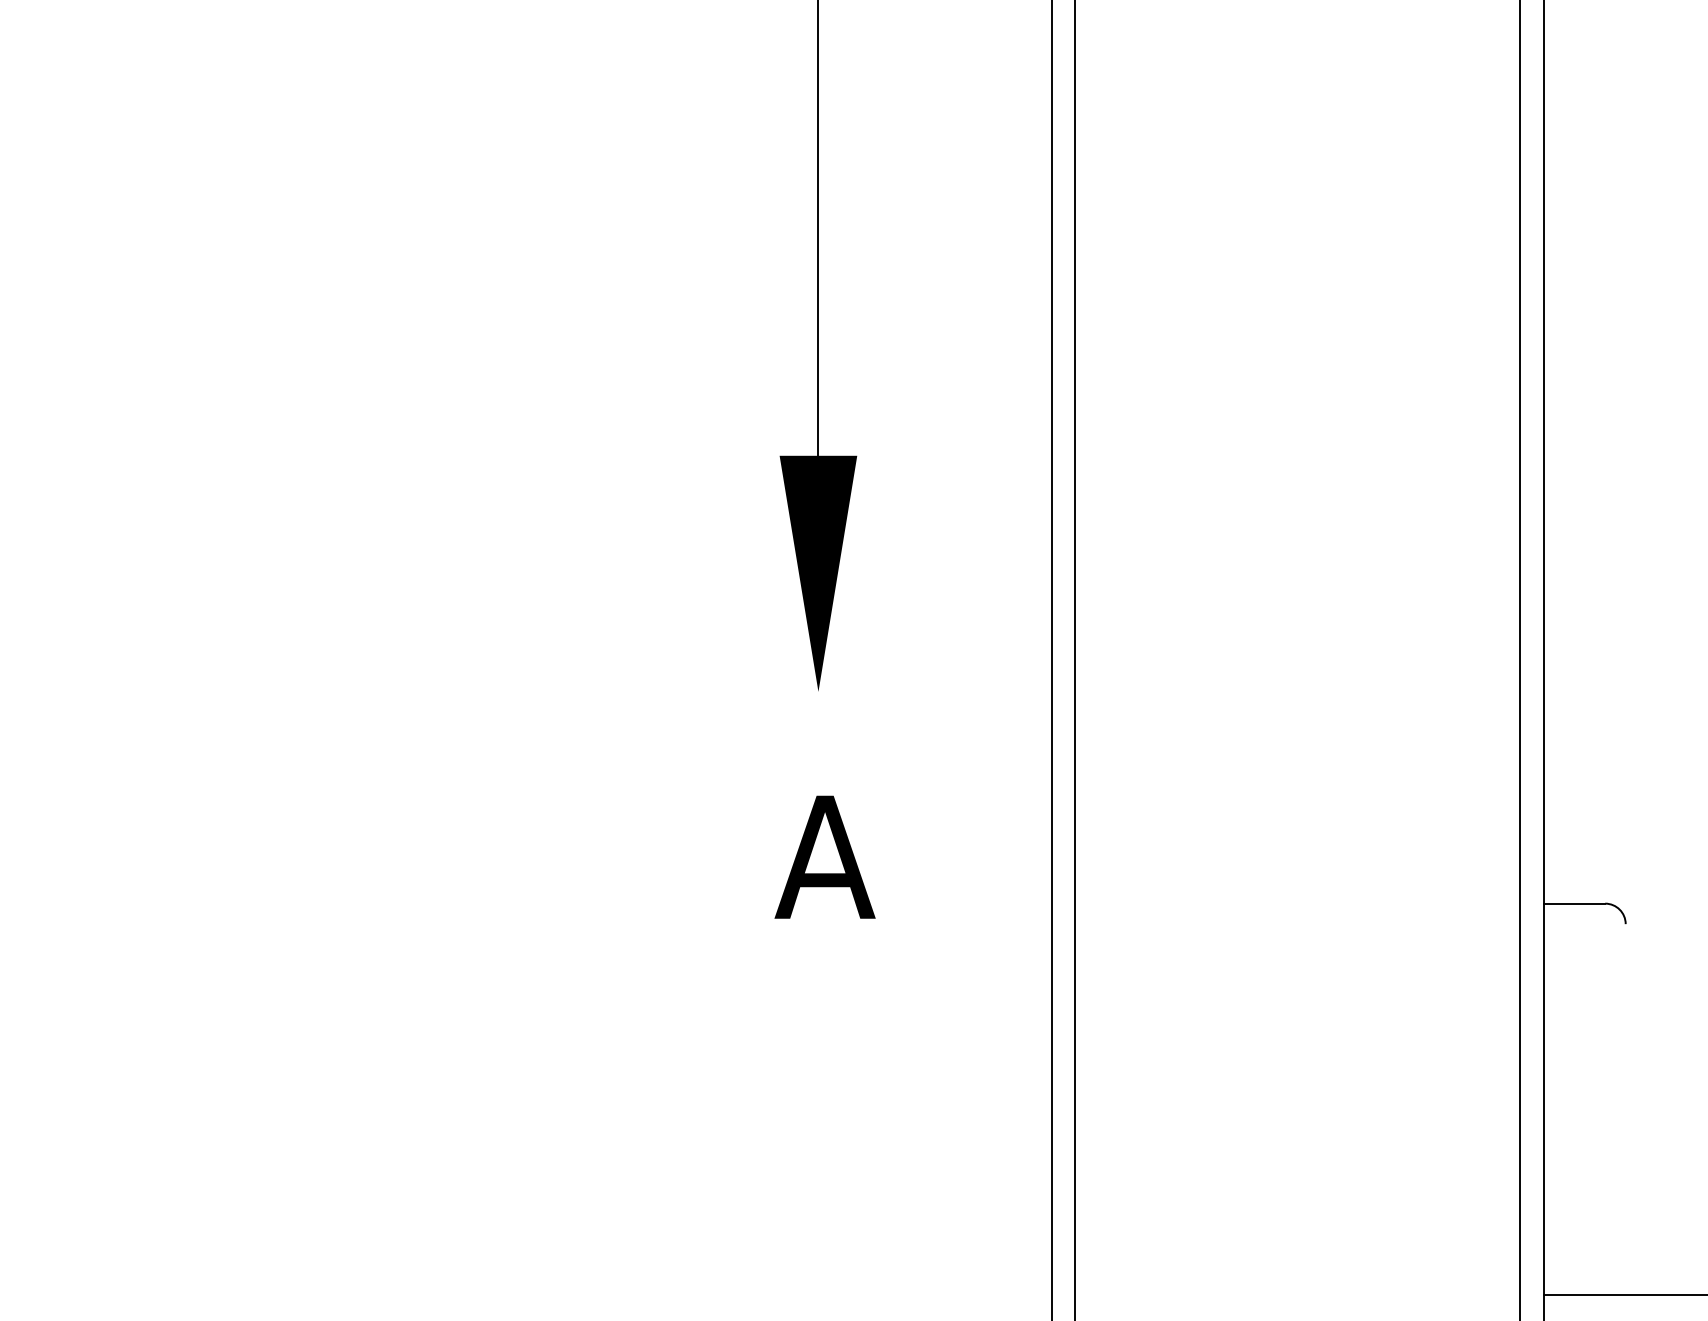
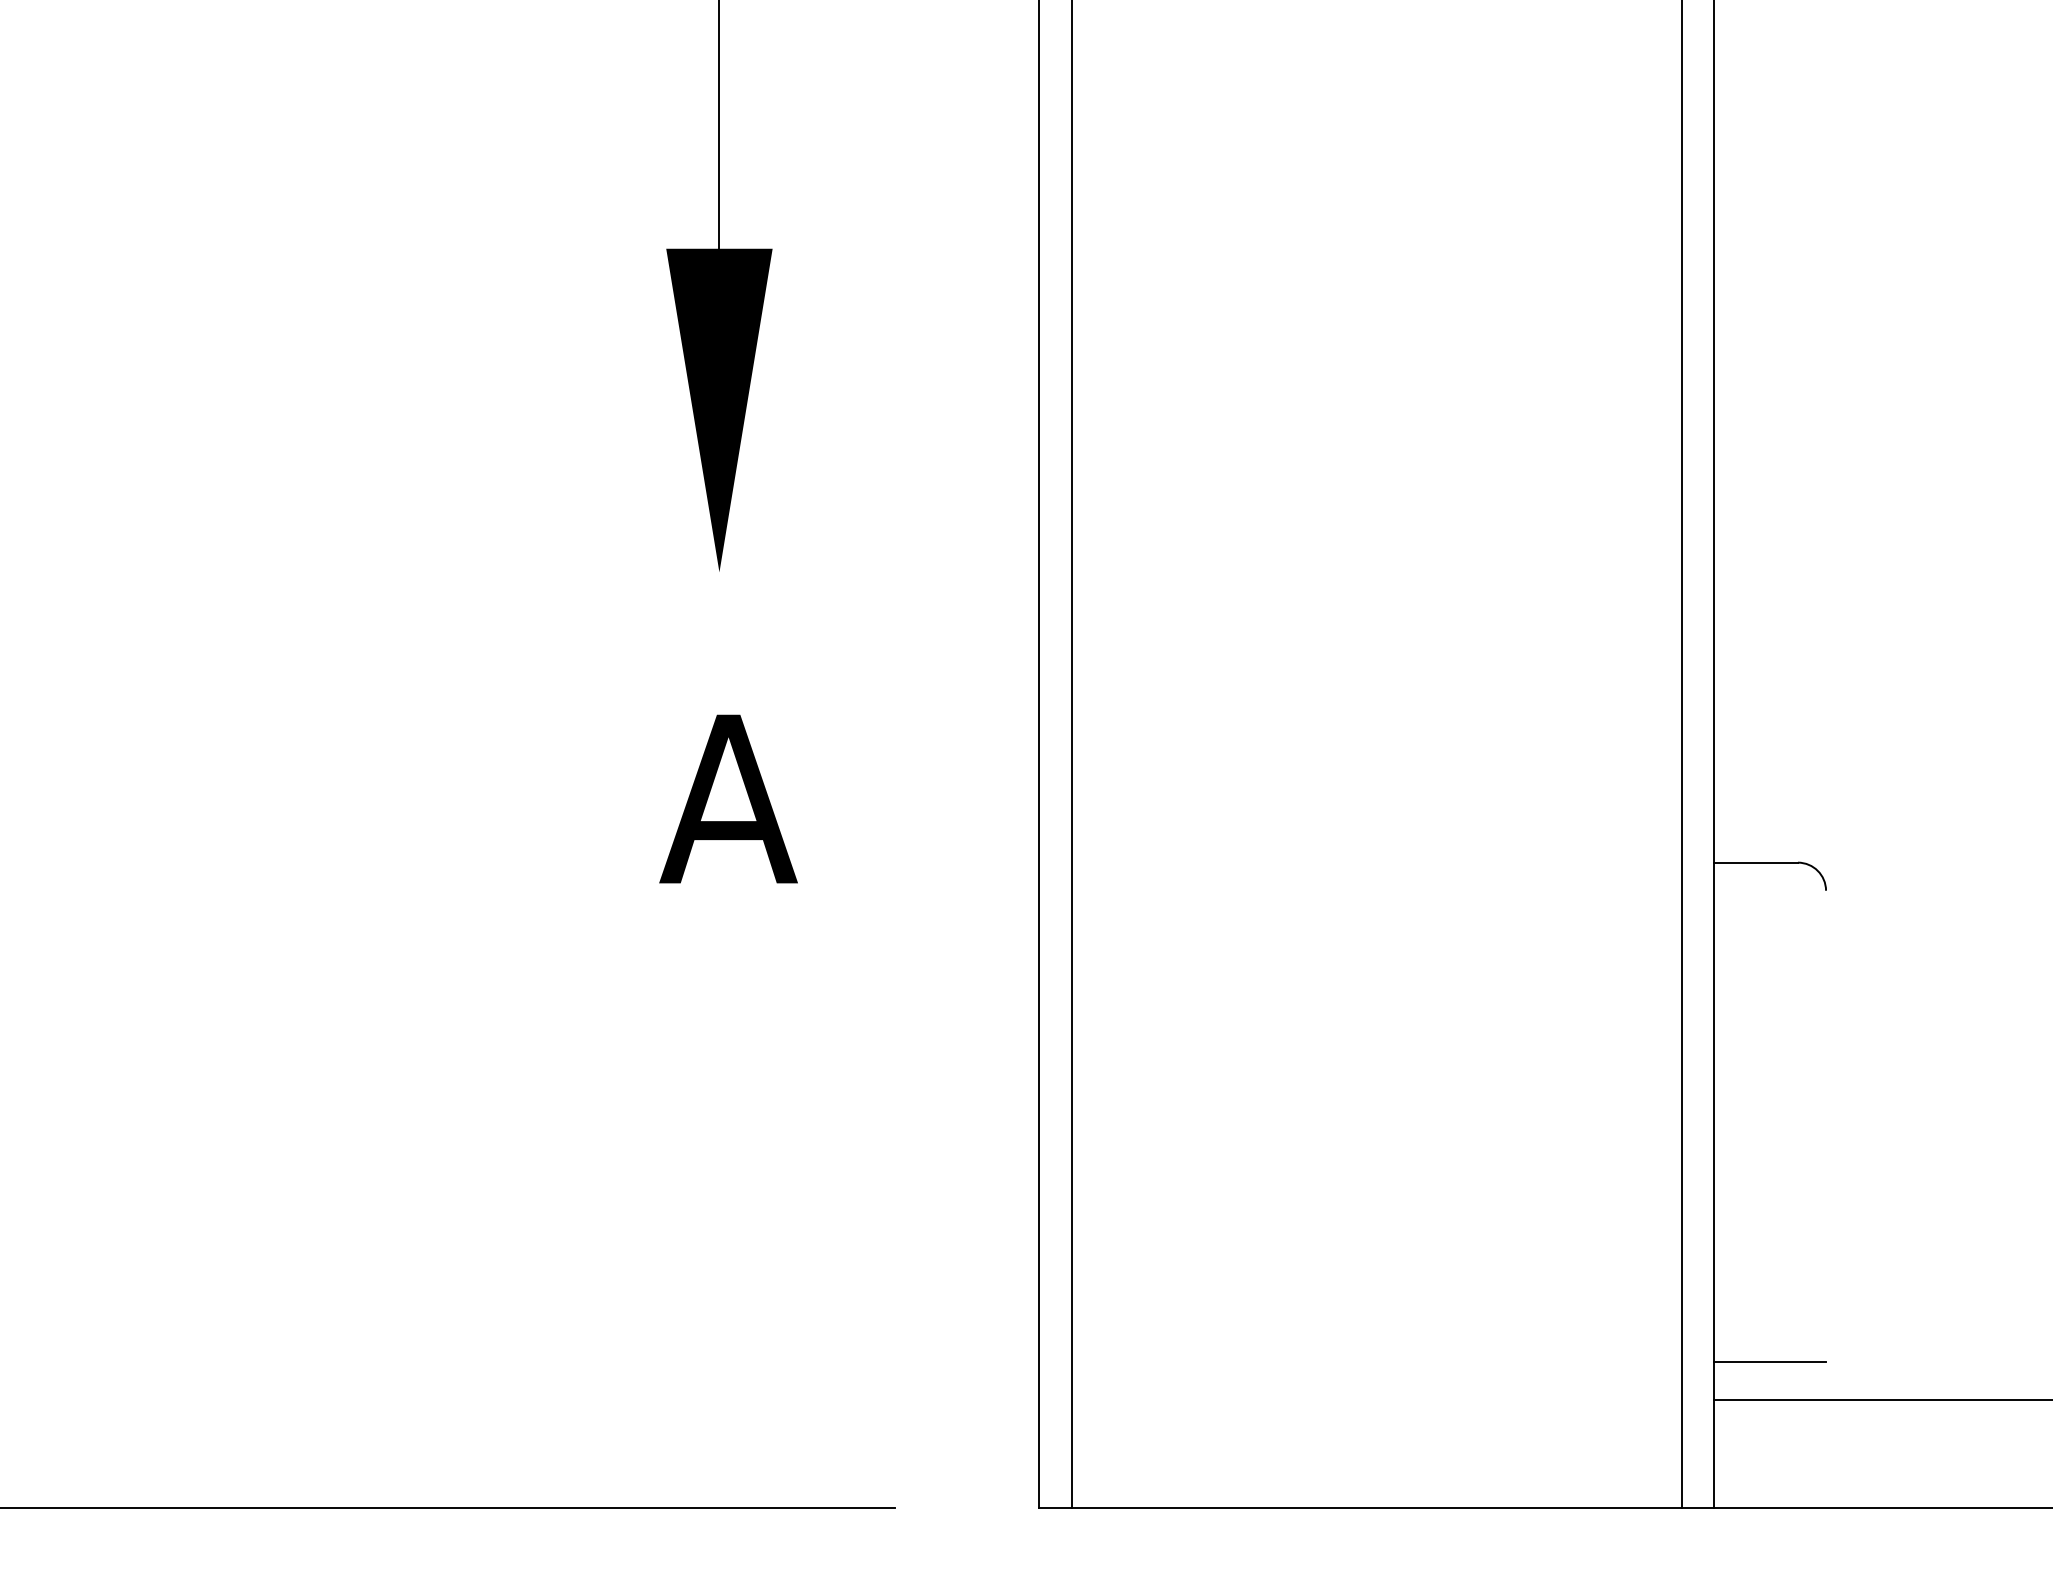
line: (1584, 1267) -> (1769, 1361), added

